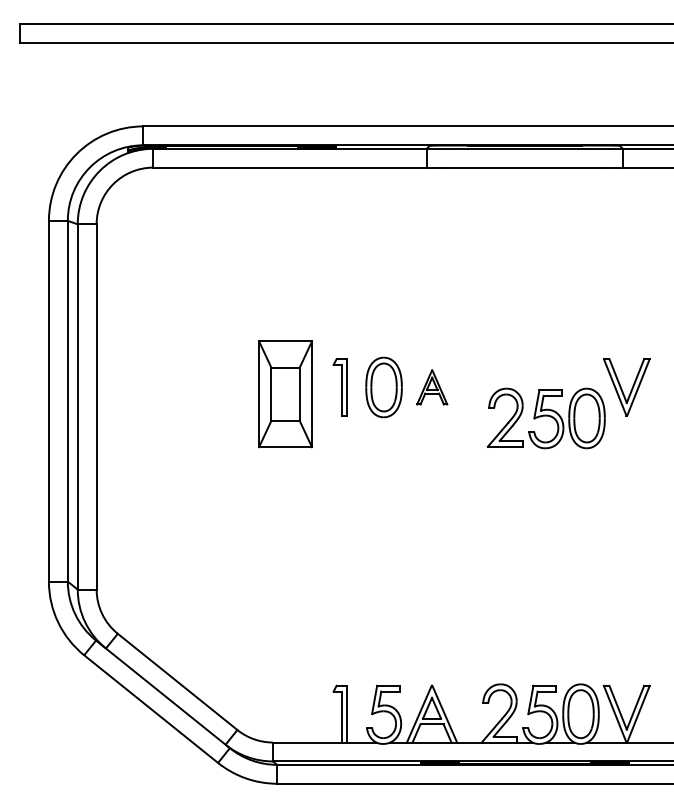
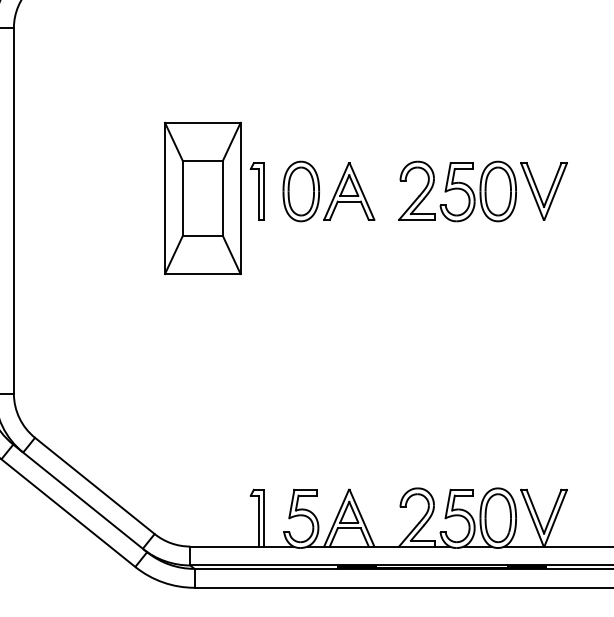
part: (432, 387) -> (349, 191), size x1.67
part: (285, 393) -> (202, 197), size x1.43
part: (545, 418) -> (456, 191), moved

